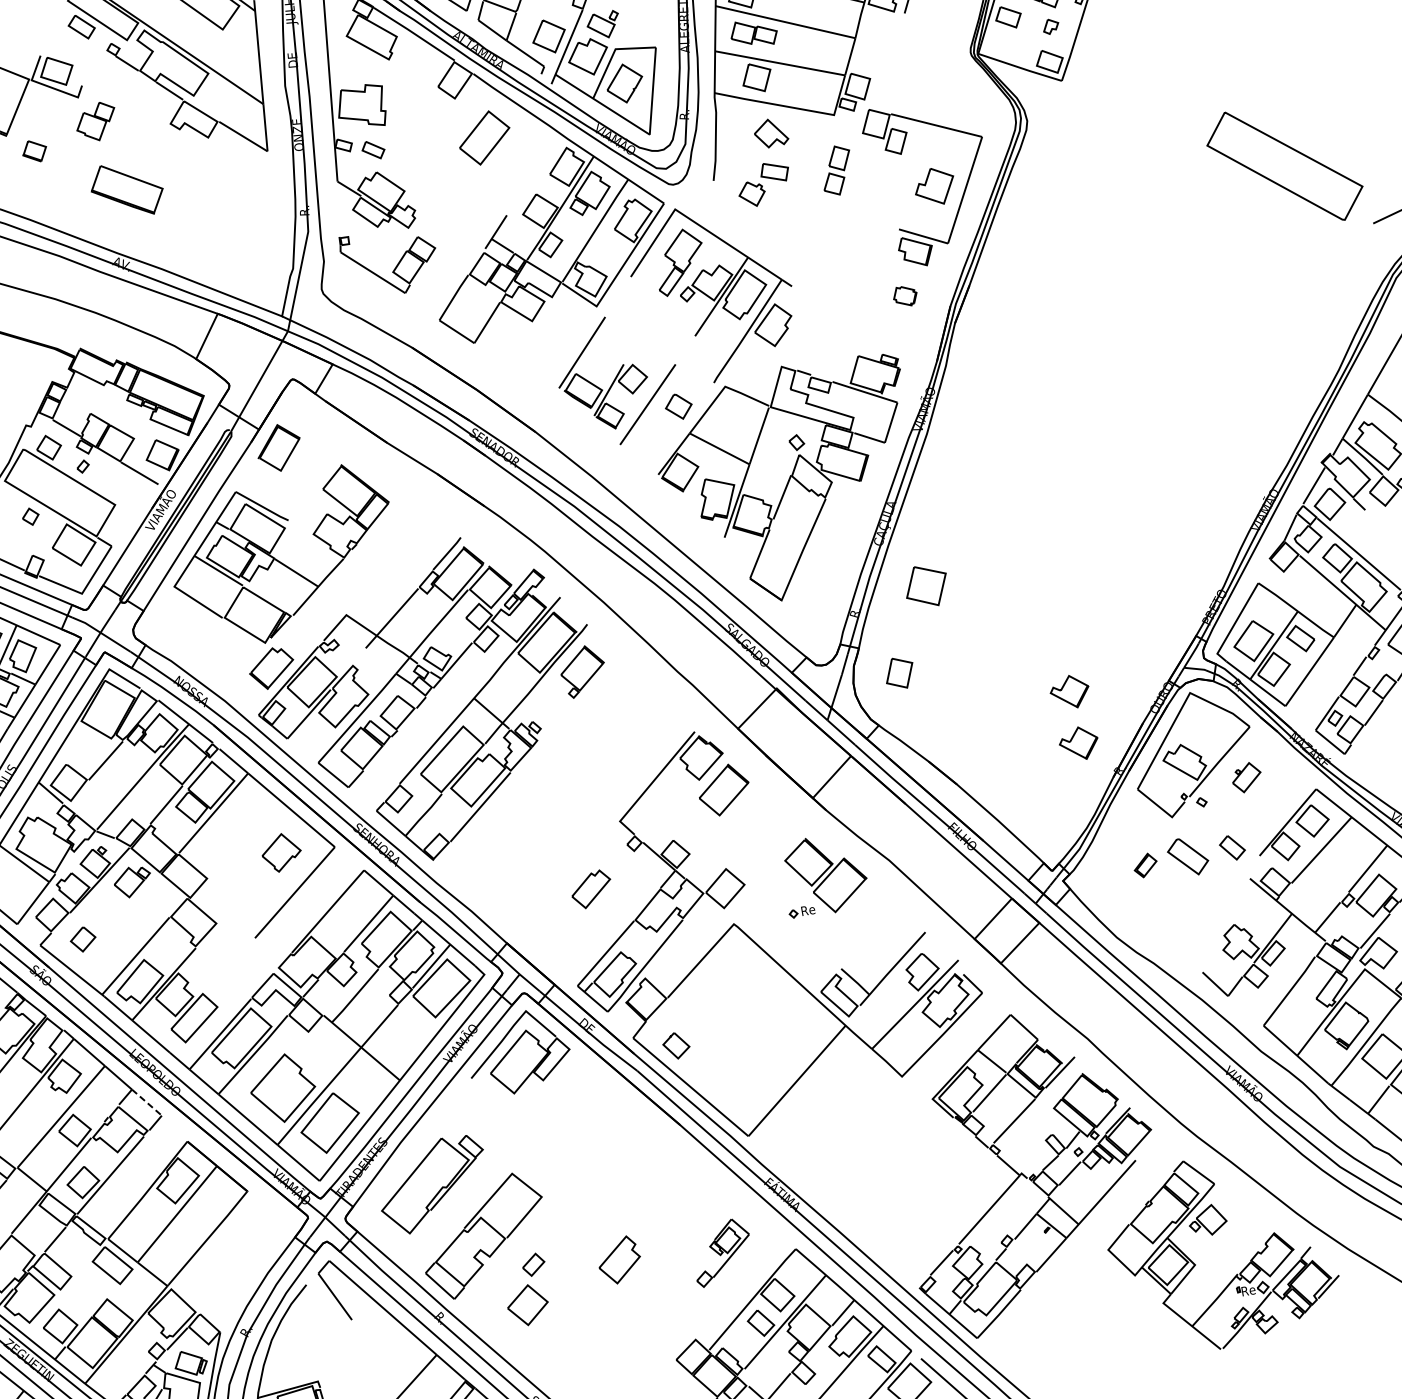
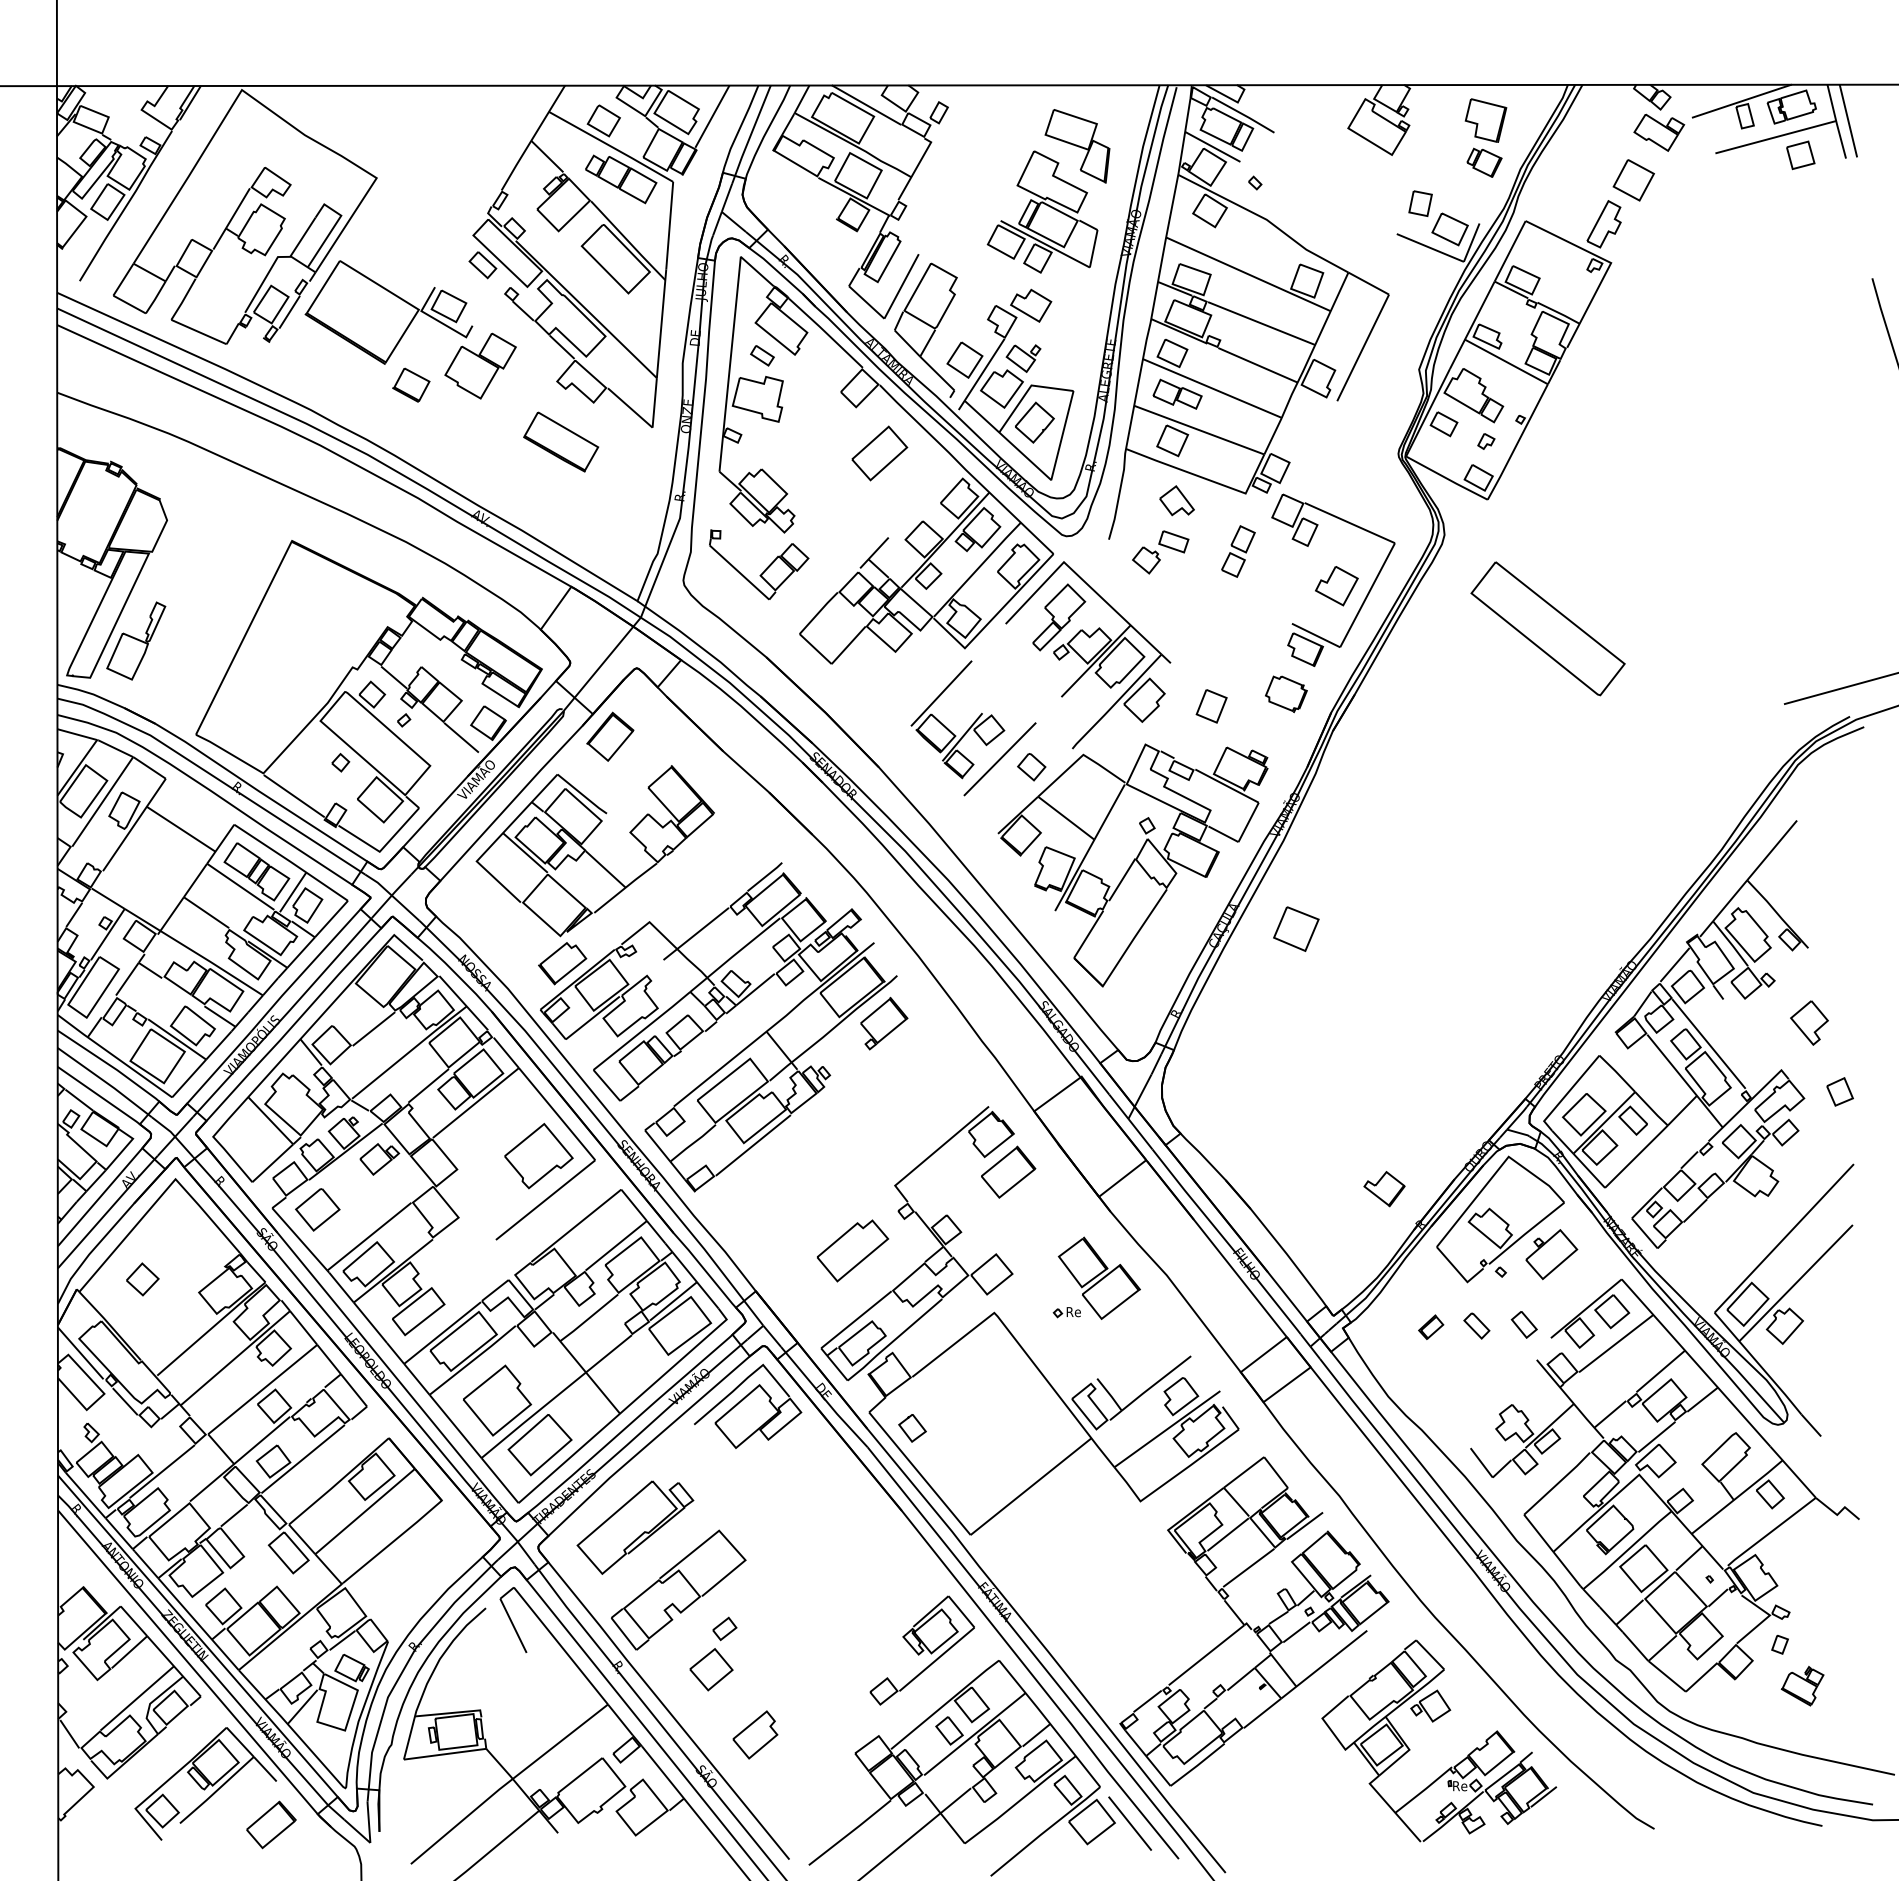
part: (96, 121) -> (480, 365), size x1.67
part: (373, 149) -> (762, 355), moved
part: (34, 150) -> (411, 384), size x1.43
part: (1284, 166) -> (1547, 628), moved
part: (127, 189) -> (561, 441), moved
part: (905, 296) -> (1286, 694), size x1.67
part: (926, 585) -> (1296, 928), moved
part: (899, 673) -> (1211, 706), moved
part: (1070, 692) -> (1384, 1134), removed
part: (1246, 777) -> (1551, 1254), size x1.67
part: (281, 853) -> (538, 1156), size x1.67
part: (1187, 856) -> (1476, 1325), size x0.62
part: (591, 889) -> (853, 1250), size x1.67
part: (82, 939) -> (317, 1209), size x1.67
line: (147, 1102) -> (354, 1390), dashed -> solid
part: (721, 1252) -> (921, 1650), size x1.67
part: (619, 1259) -> (755, 1734), moved

